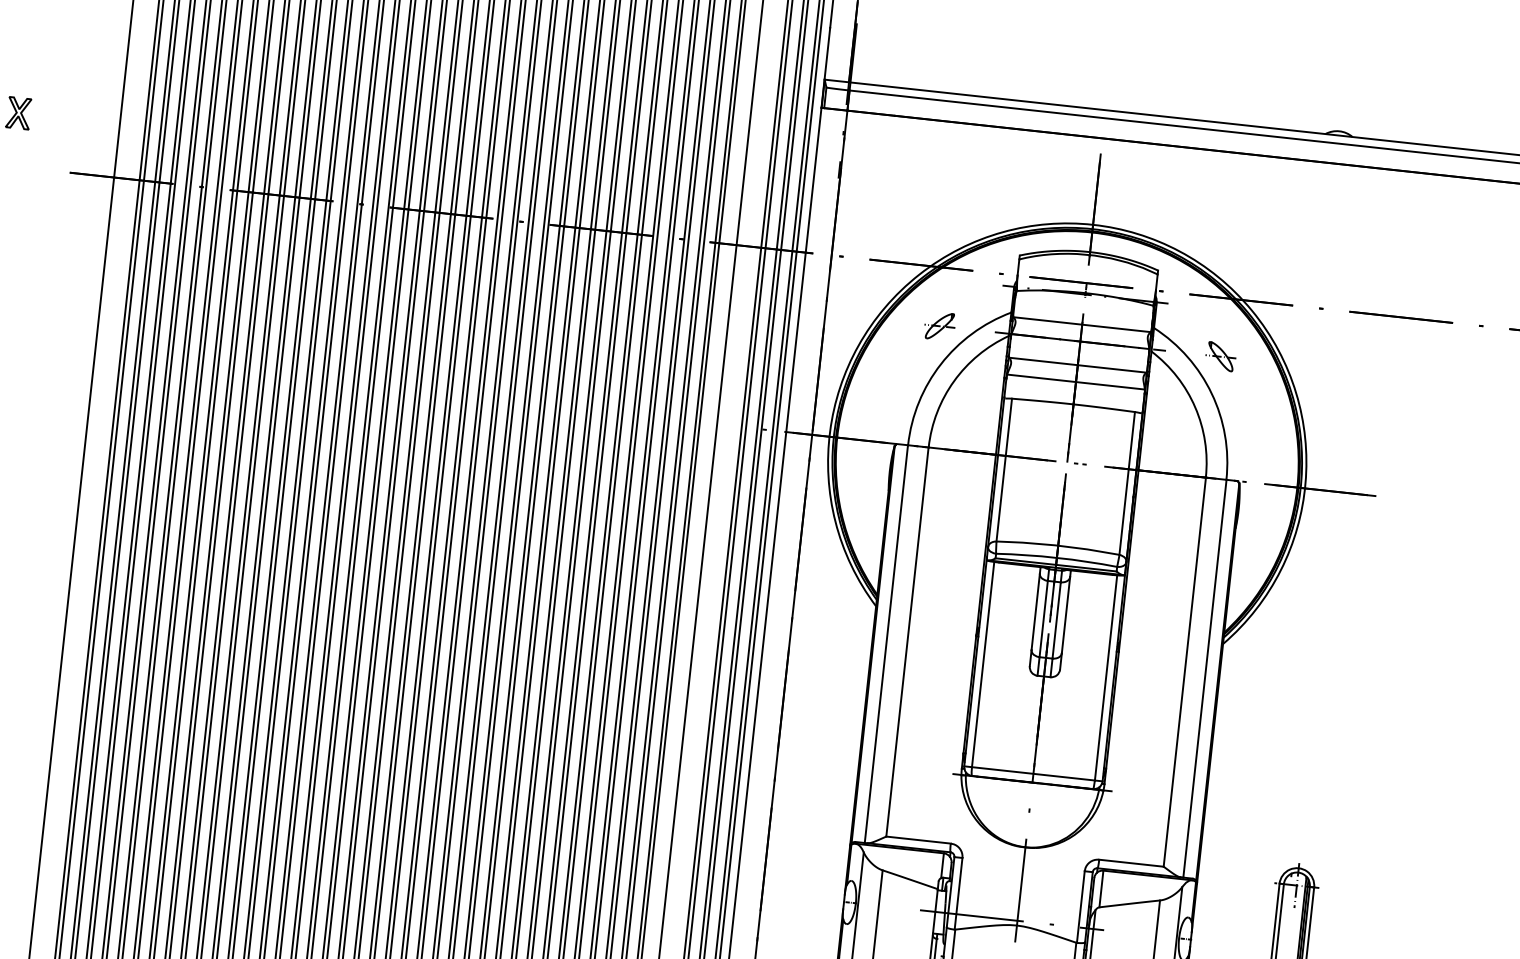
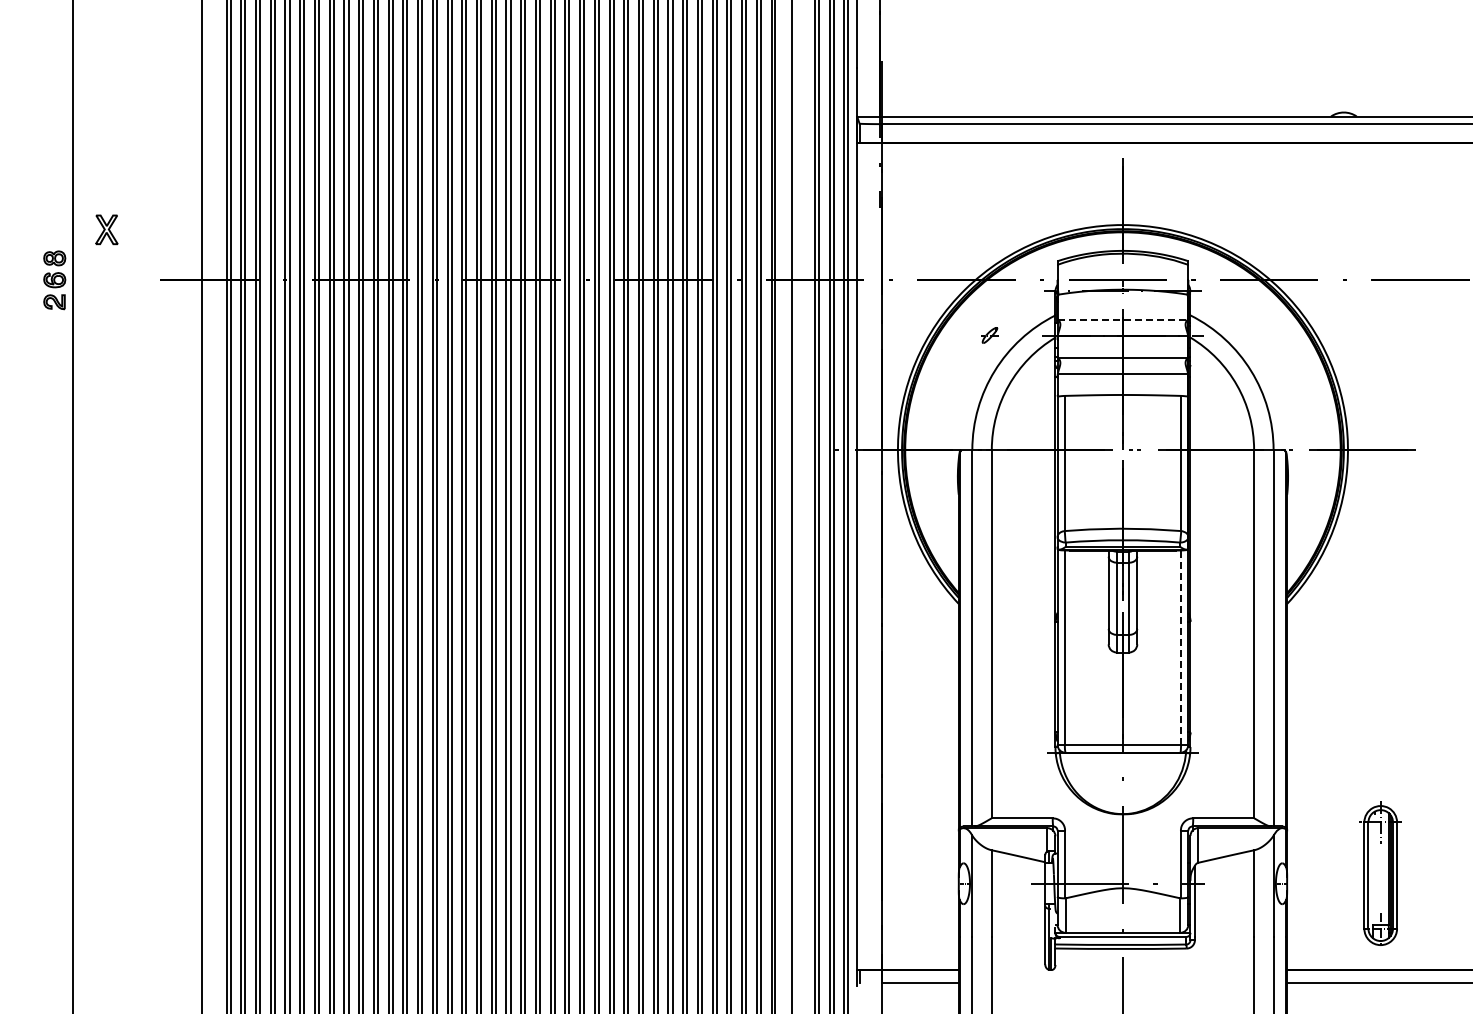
line: (1082, 324) -> (1123, 319), solid -> dashed
part: (939, 326) -> (989, 335), size x0.6
part: (1220, 356) -> (1255, 335), removed
line: (1106, 678) -> (1181, 648), solid -> dashed

